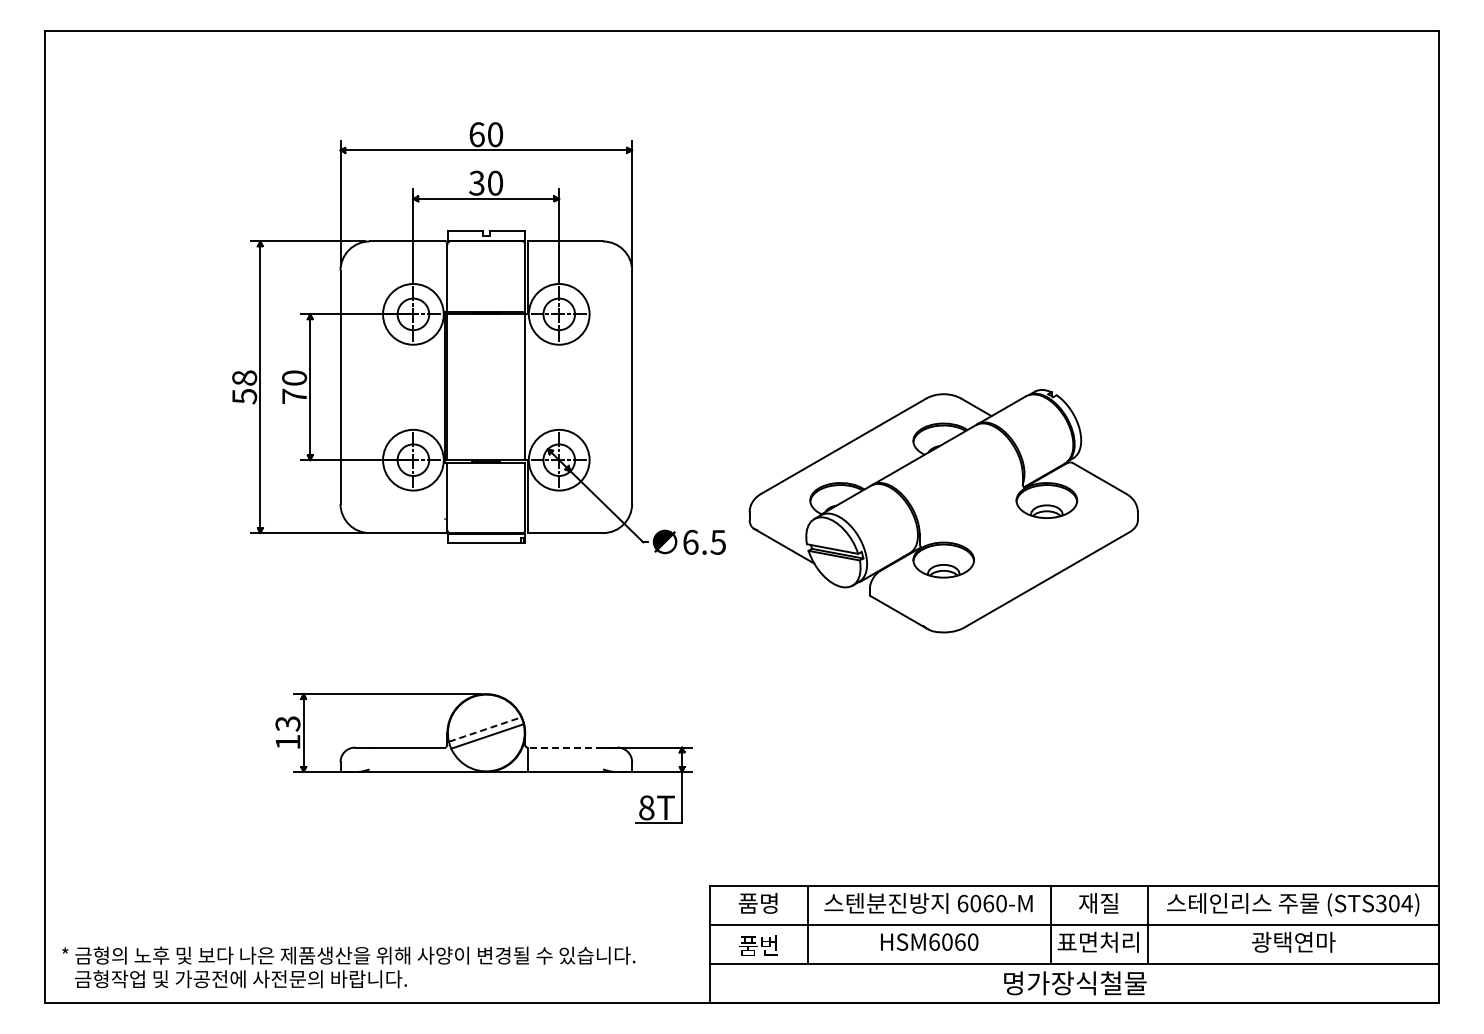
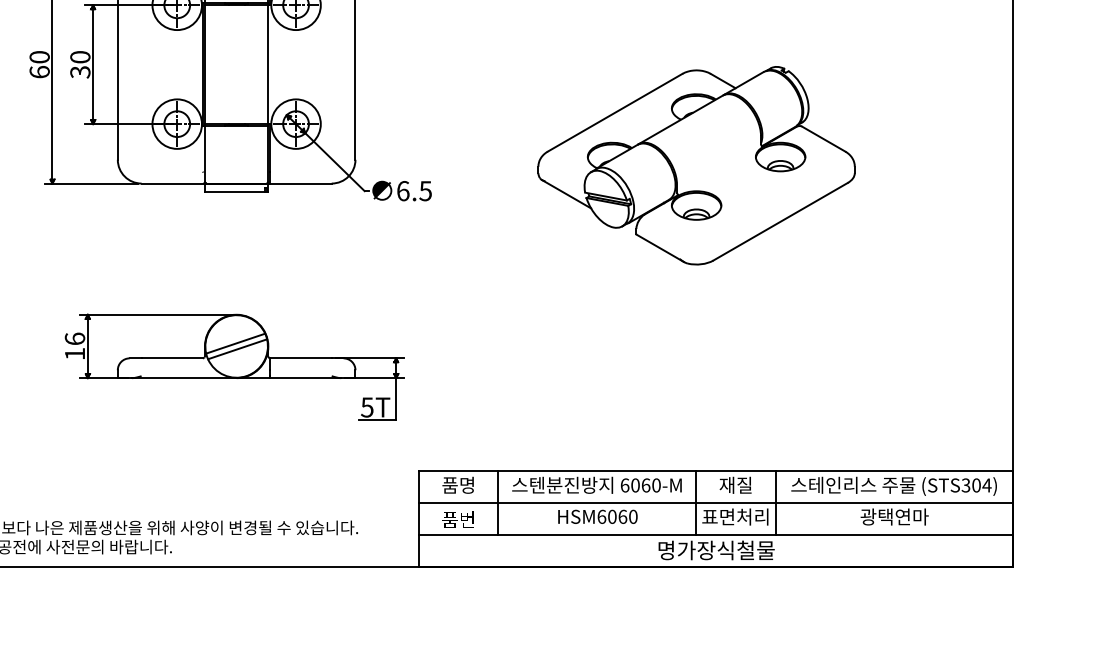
text: (244, 387) -> (39, 64), 58 -> 60
text: (294, 396) -> (80, 72), 70 -> 30
part: (943, 511) -> (696, 165), moved
text: (287, 723) -> (74, 338), 13 -> 16
line: (485, 729) -> (235, 343), dashed -> solid
line: (565, 747) -> (301, 358), dashed -> solid
text: (646, 807) -> (367, 407), 8T -> 5T

